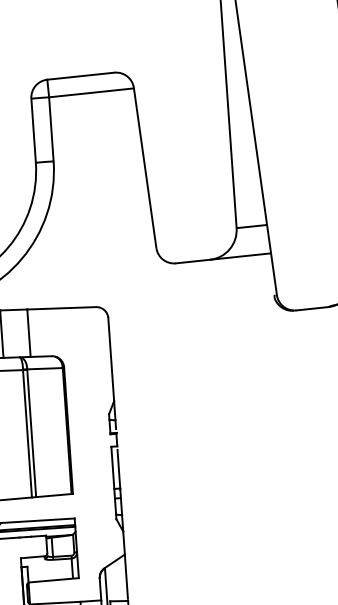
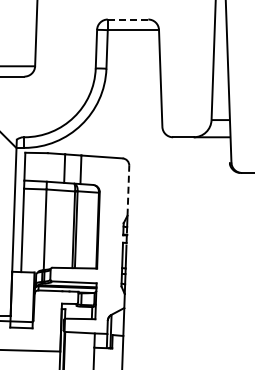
line: (79, 76) -> (127, 19), solid -> dashed
line: (111, 359) -> (128, 190), solid -> dashed

